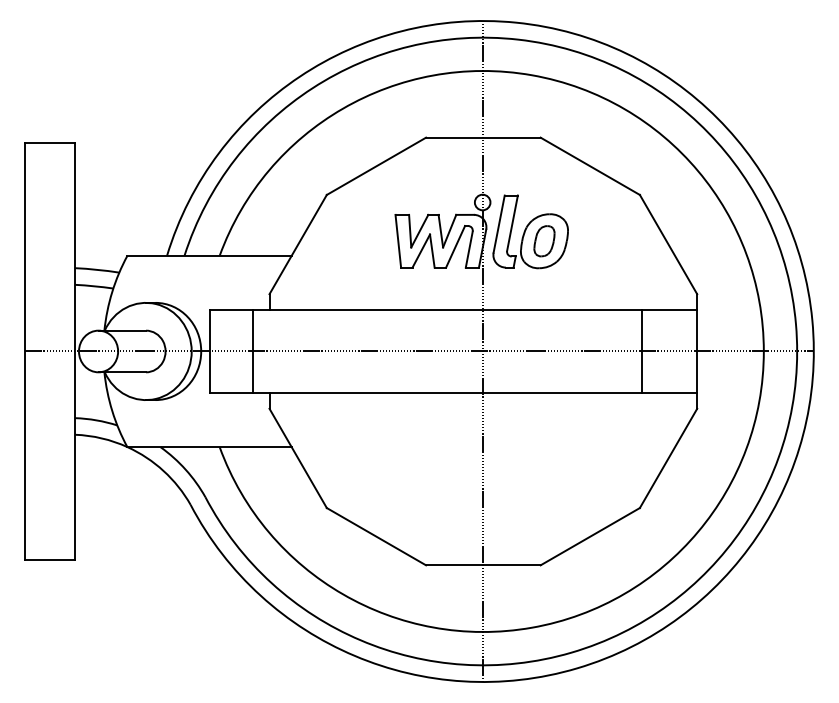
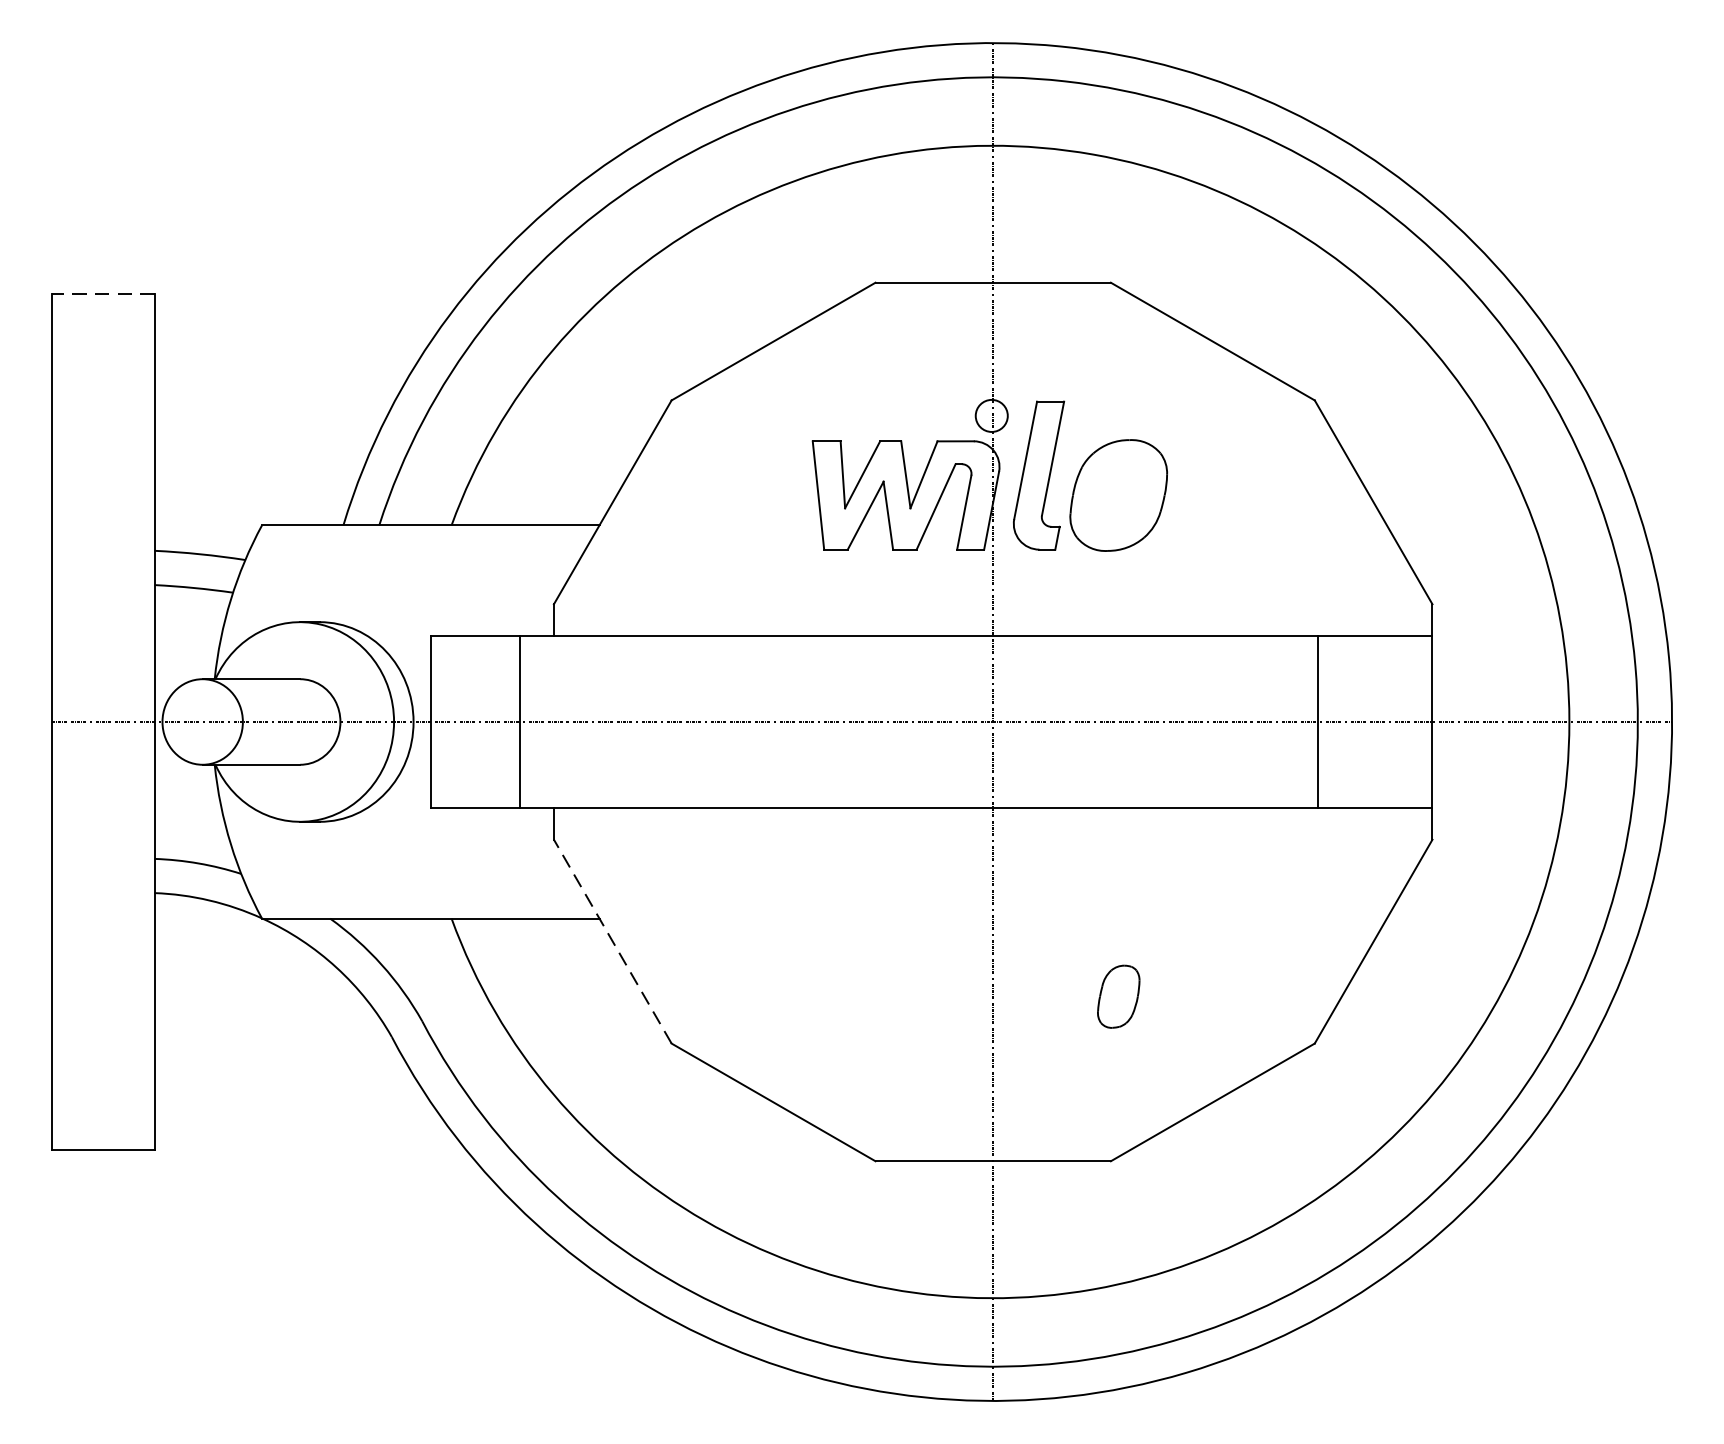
line: (50, 143) -> (103, 294), solid -> dashed
part: (544, 241) -> (1118, 997), moved
line: (297, 457) -> (611, 939), solid -> dashed

